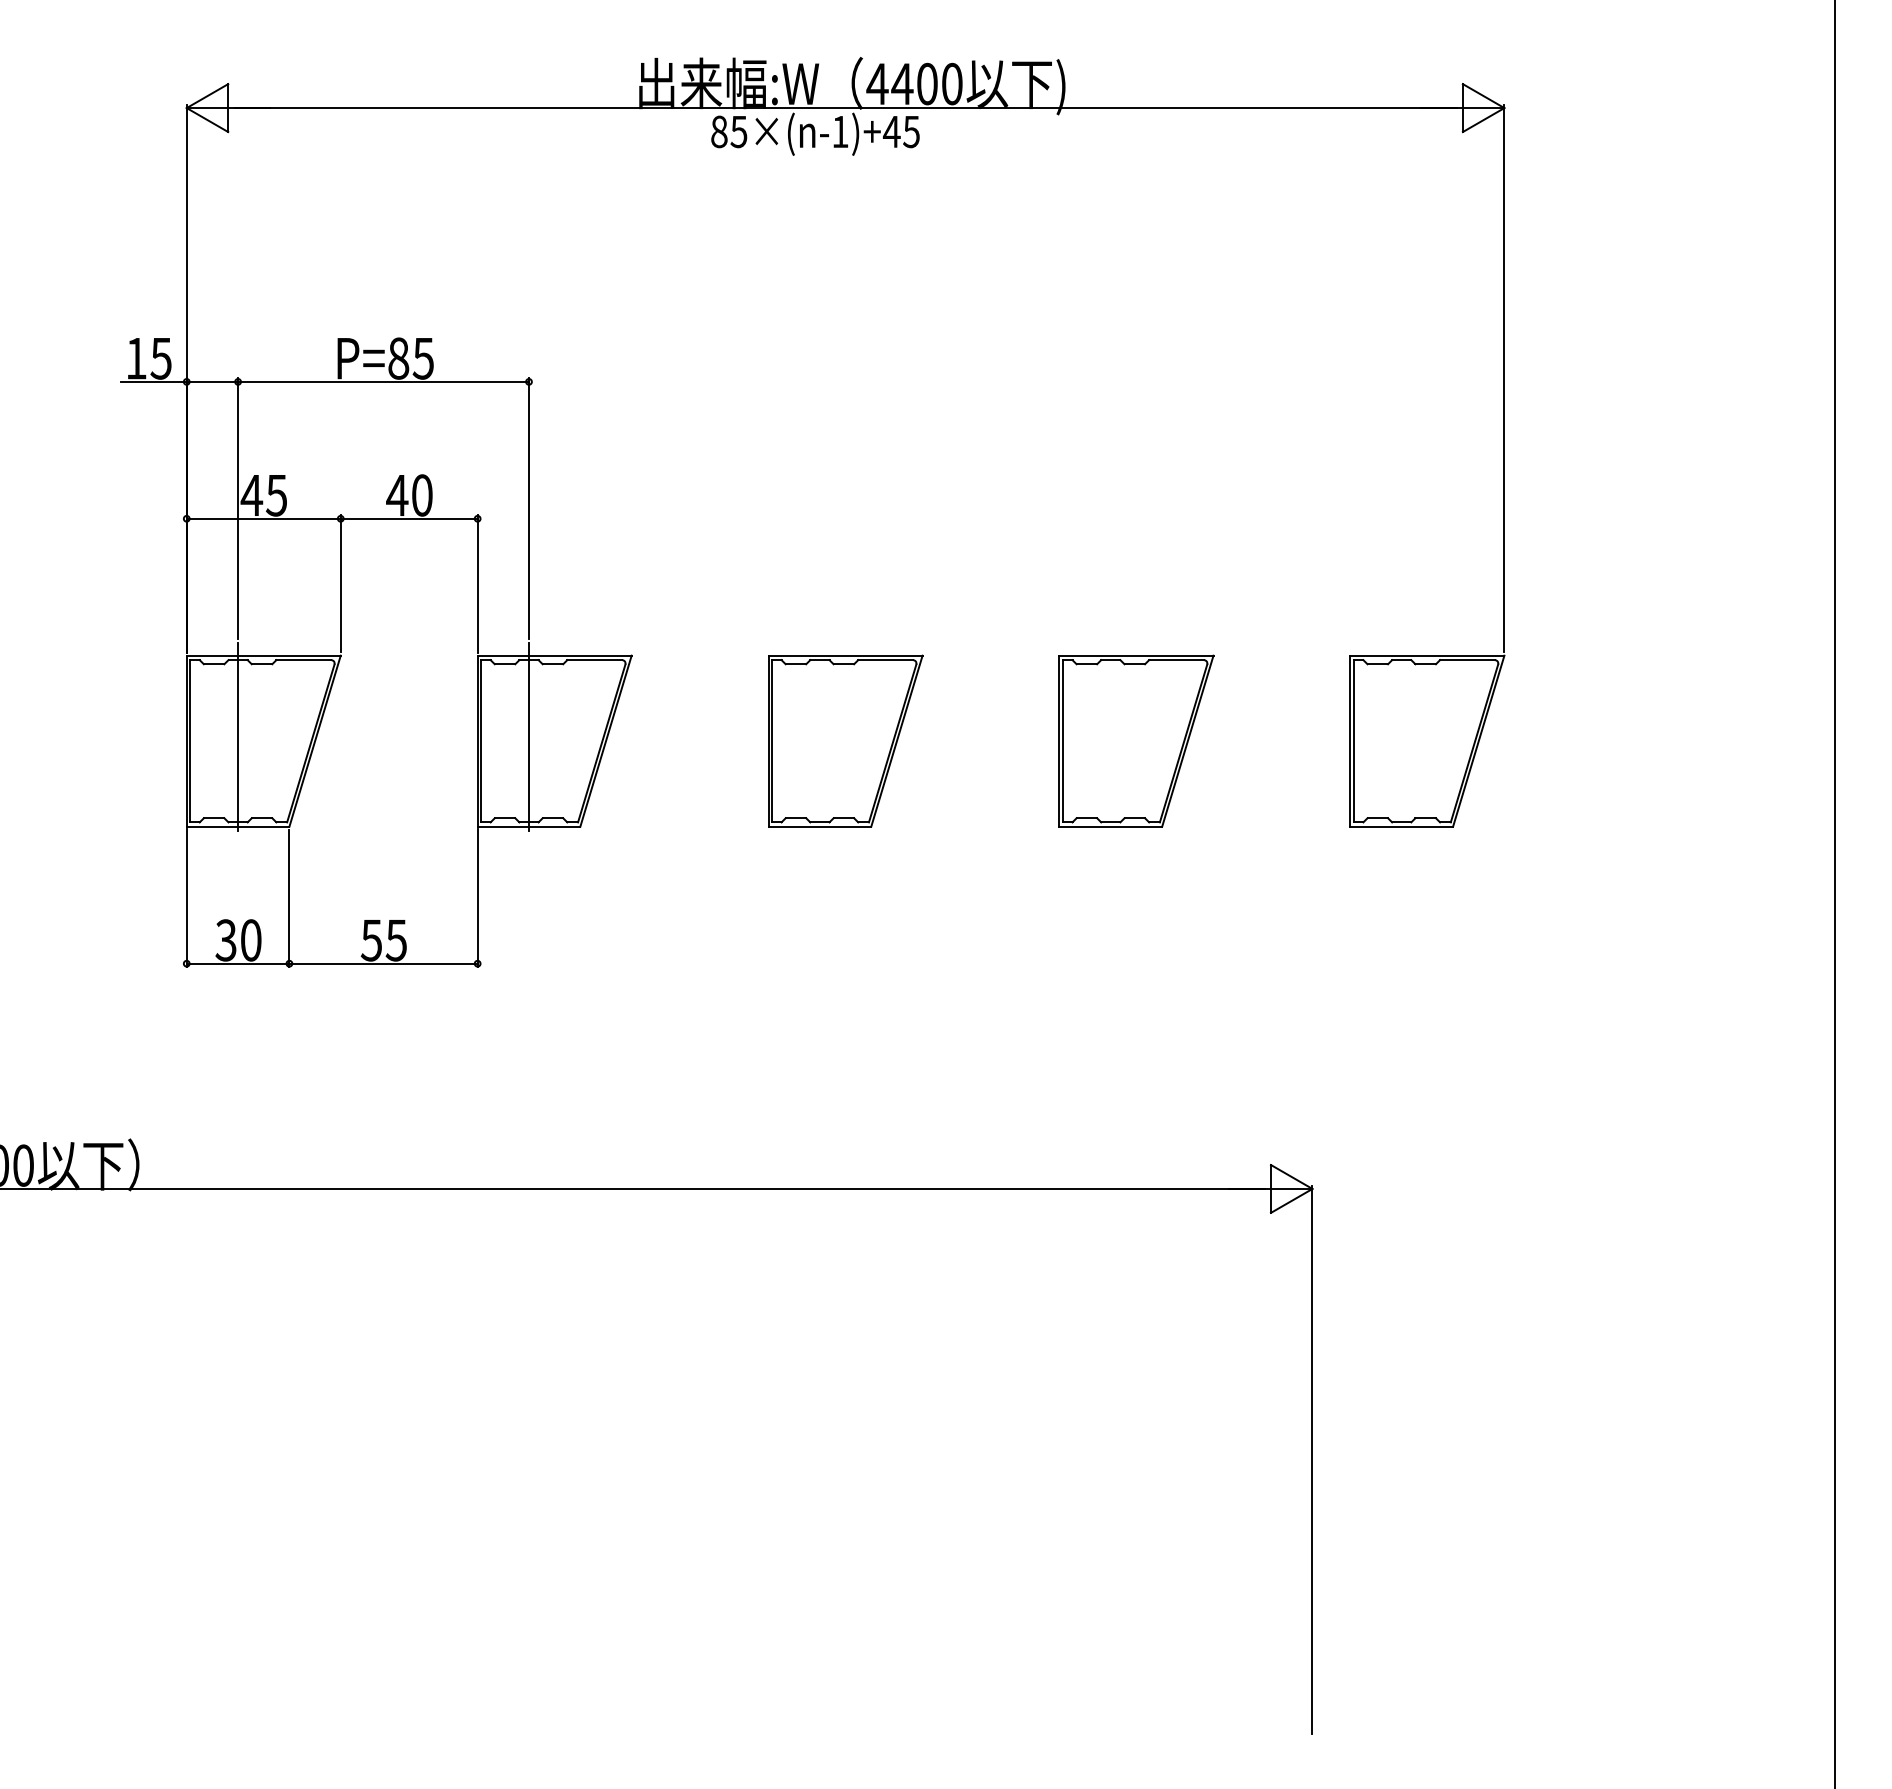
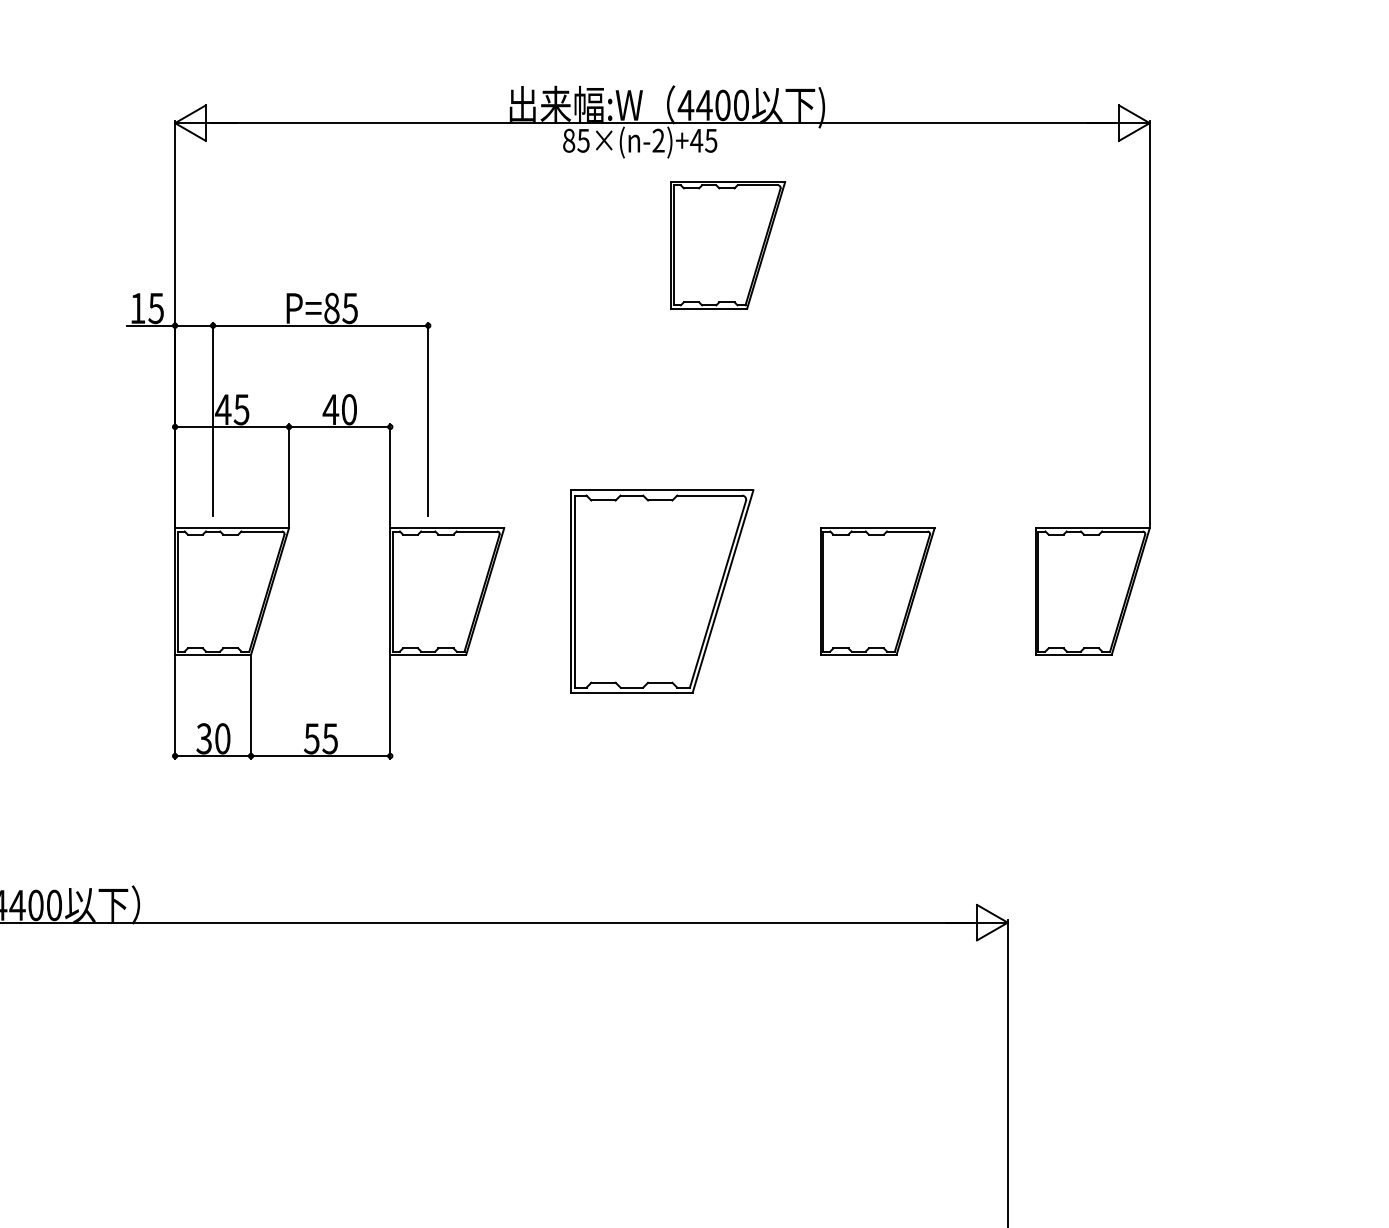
text: (840, 131) -> (658, 140), 85×(n-1)+45 -> 85×(n-2)+45
part: (934, 272) -> (728, 244), added
line: (238, 736) -> (213, 587), removed
line: (529, 736) -> (428, 587), removed
part: (845, 740) -> (662, 590), size x1.6

